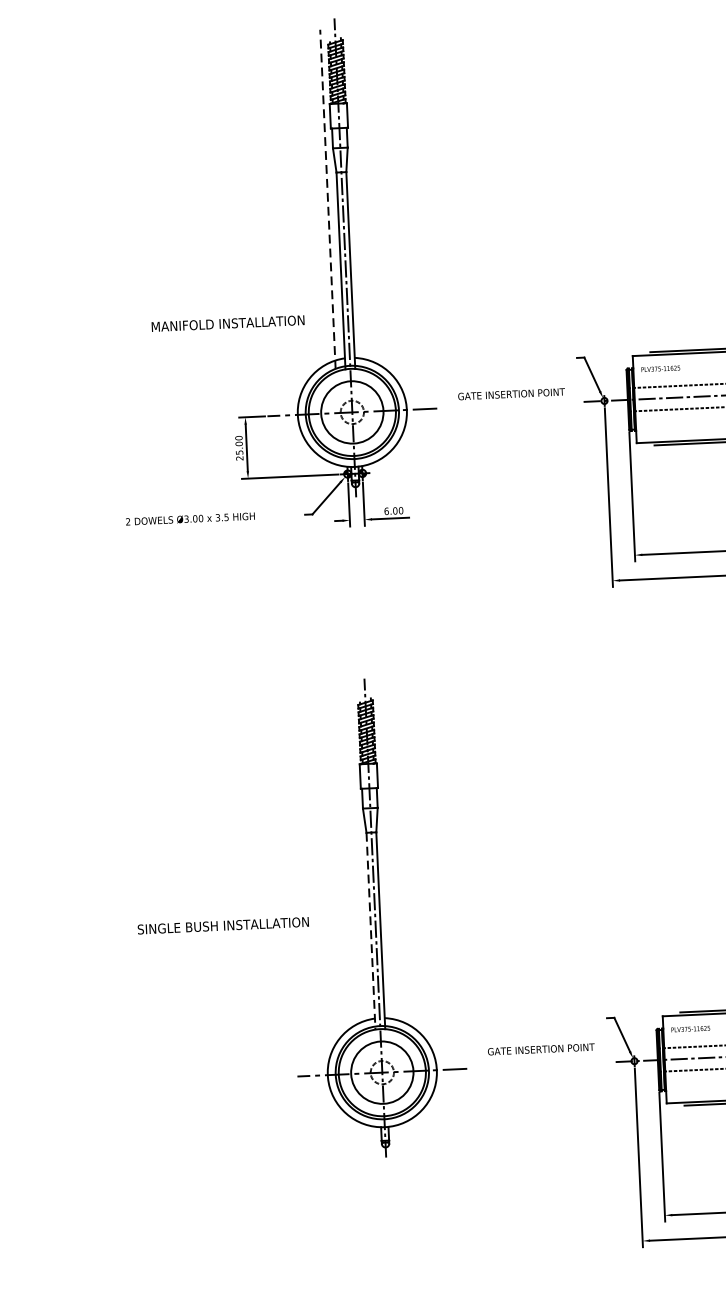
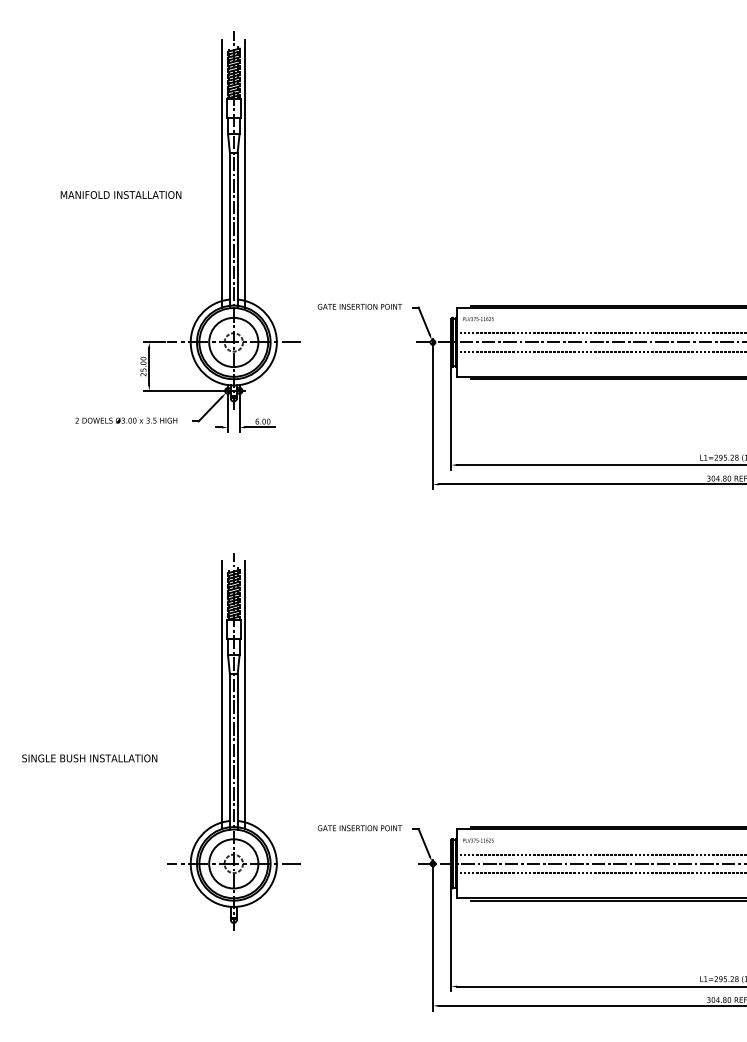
line: (357, 197) -> (245, 173), added
line: (328, 199) -> (222, 173), dashed -> solid
text: (227, 323) -> (120, 194), moved
text: (510, 393) -> (359, 306), moved
text: (190, 518) -> (126, 420), moved
line: (387, 857) -> (245, 694), added
line: (358, 858) -> (222, 694), added
text: (223, 925) -> (89, 758), moved
line: (370, 930) -> (229, 751), dashed -> solid
text: (540, 1049) -> (359, 828), moved

